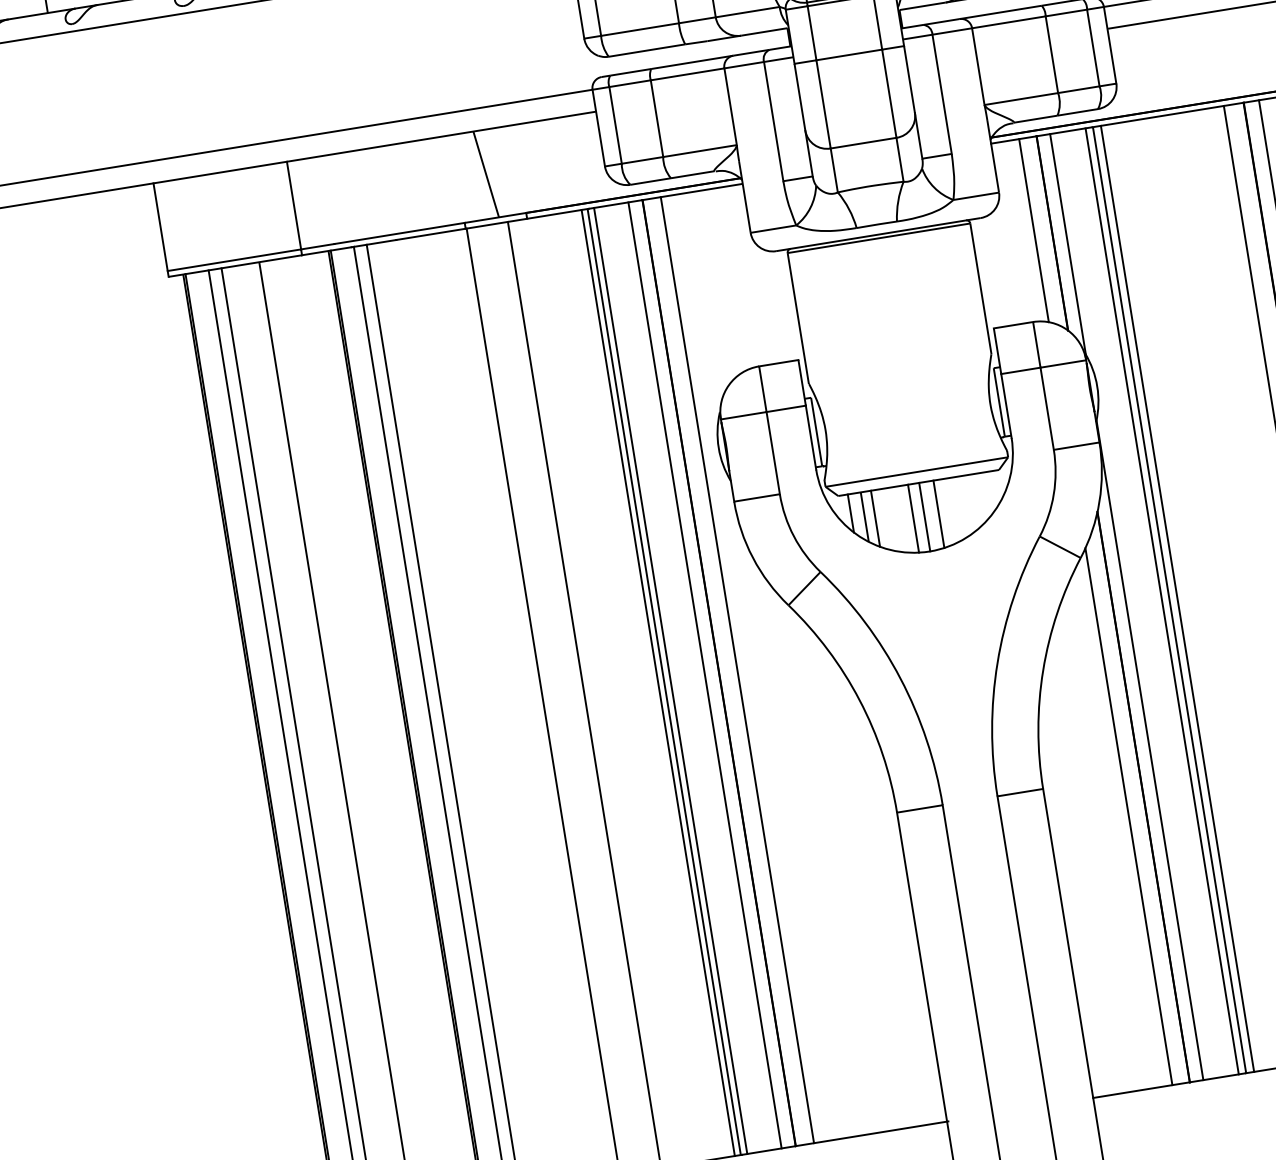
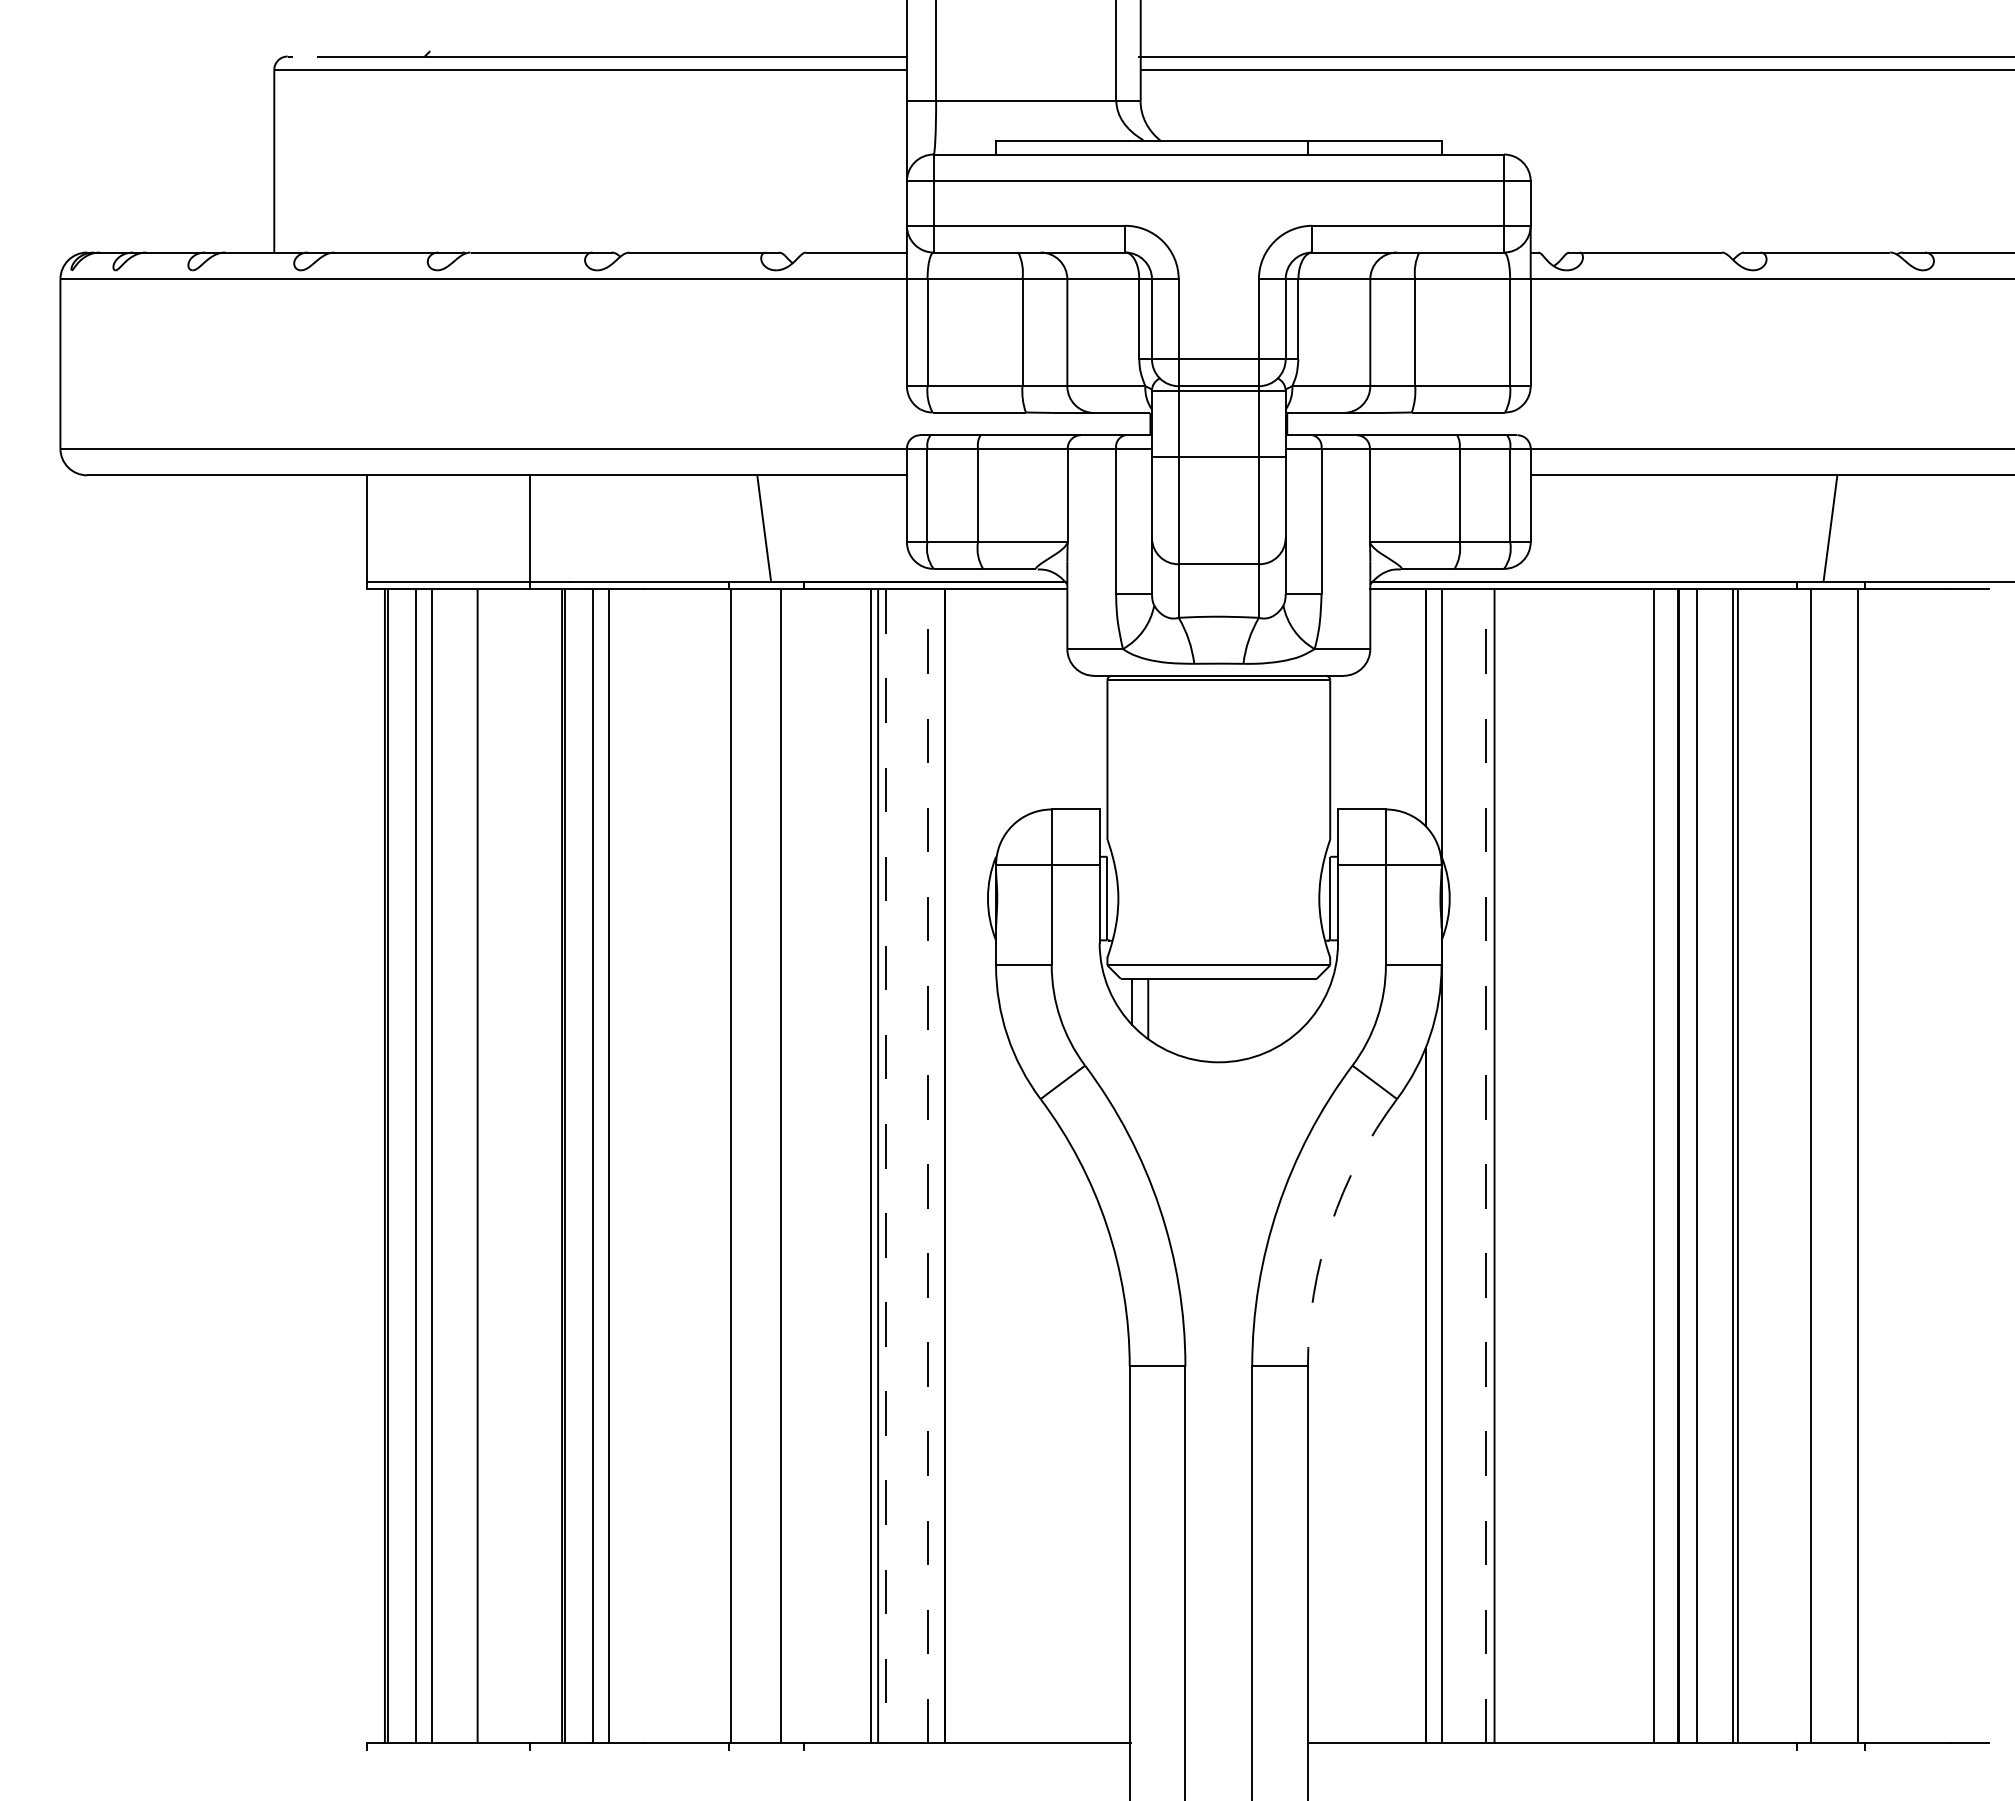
line: (1033, 230) -> (1404, 700), removed
line: (938, 514) -> (1236, 1019), removed
line: (924, 517) -> (1219, 1020), removed
line: (875, 518) -> (1160, 1012), removed
line: (913, 518) -> (1205, 1019), removed
line: (1177, 598) -> (1504, 1166), removed
line: (1162, 601) -> (1485, 1166), solid -> dashed
line: (737, 670) -> (967, 1166), removed
arc: (1042, 670) -> (1330, 1225), solid -> dashed
line: (704, 675) -> (927, 1166), solid -> dashed
line: (671, 681) -> (886, 1166), solid -> dashed
line: (1128, 816) -> (1404, 1415), removed

